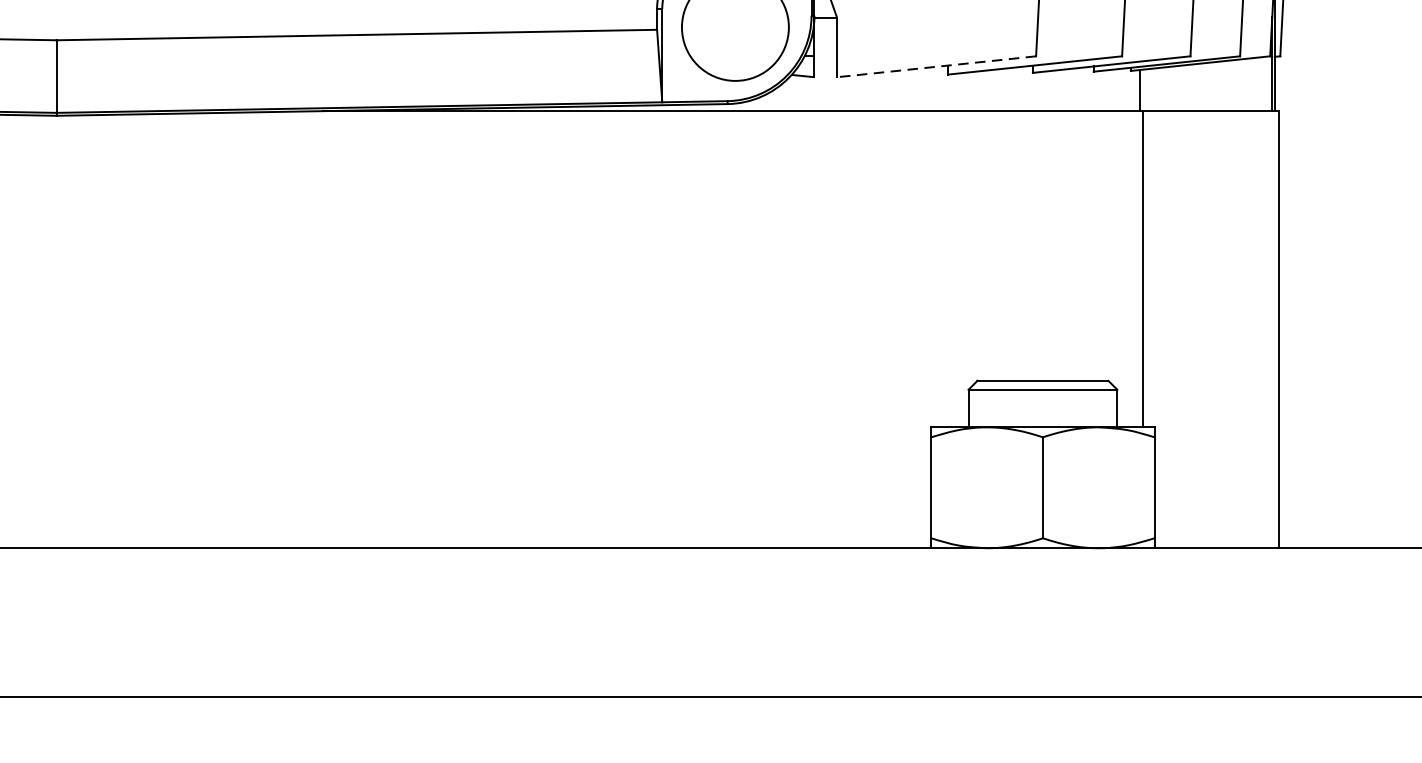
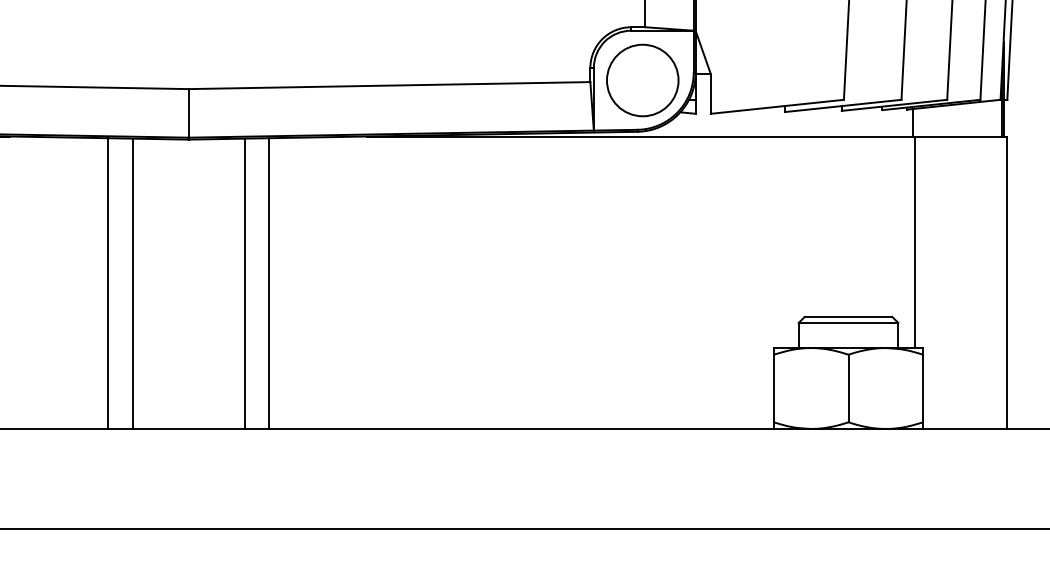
line: (936, 66) -> (777, 106), dashed -> solid
line: (140, 330) -> (244, 283), added
line: (177, 330) -> (269, 283), added

